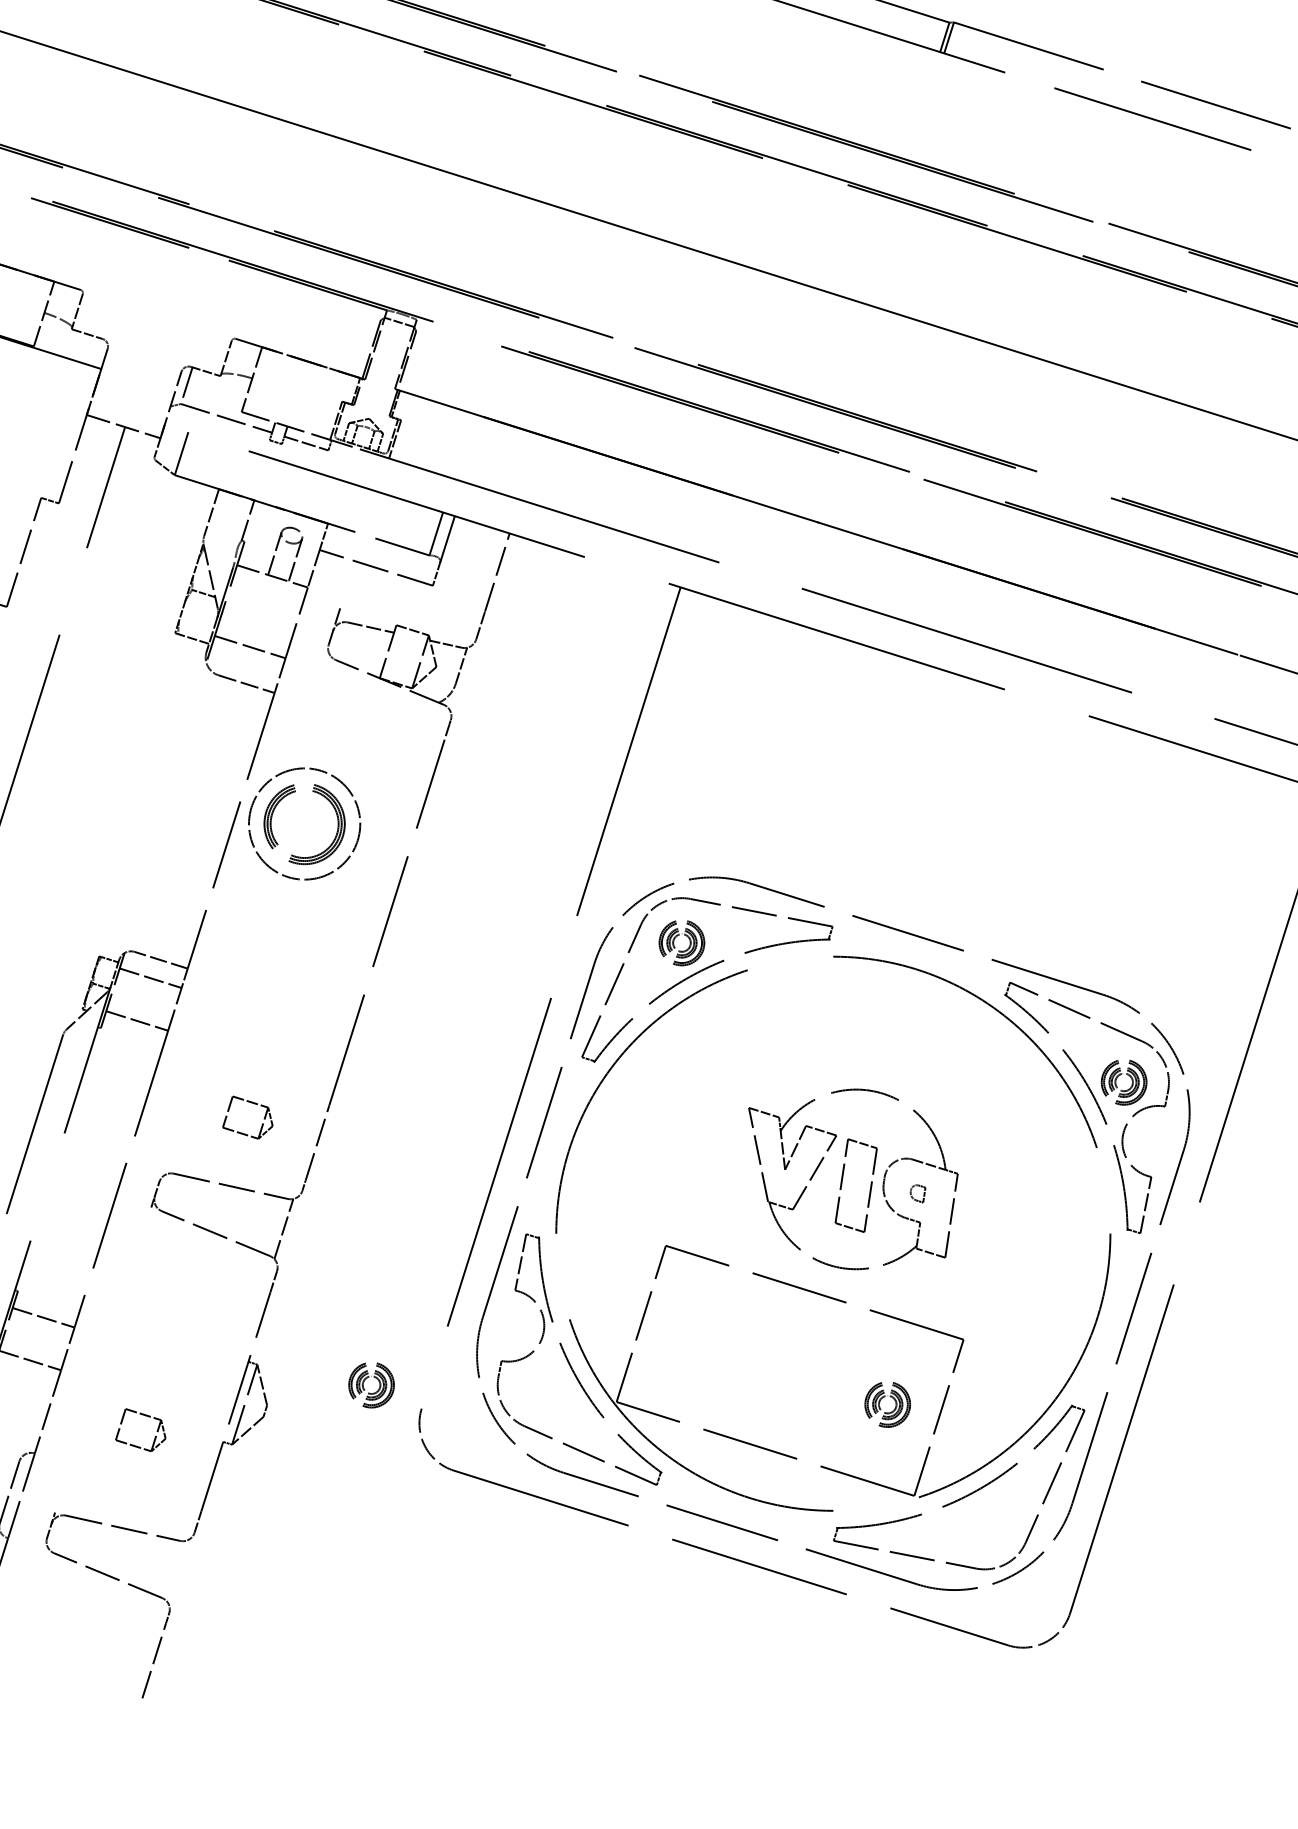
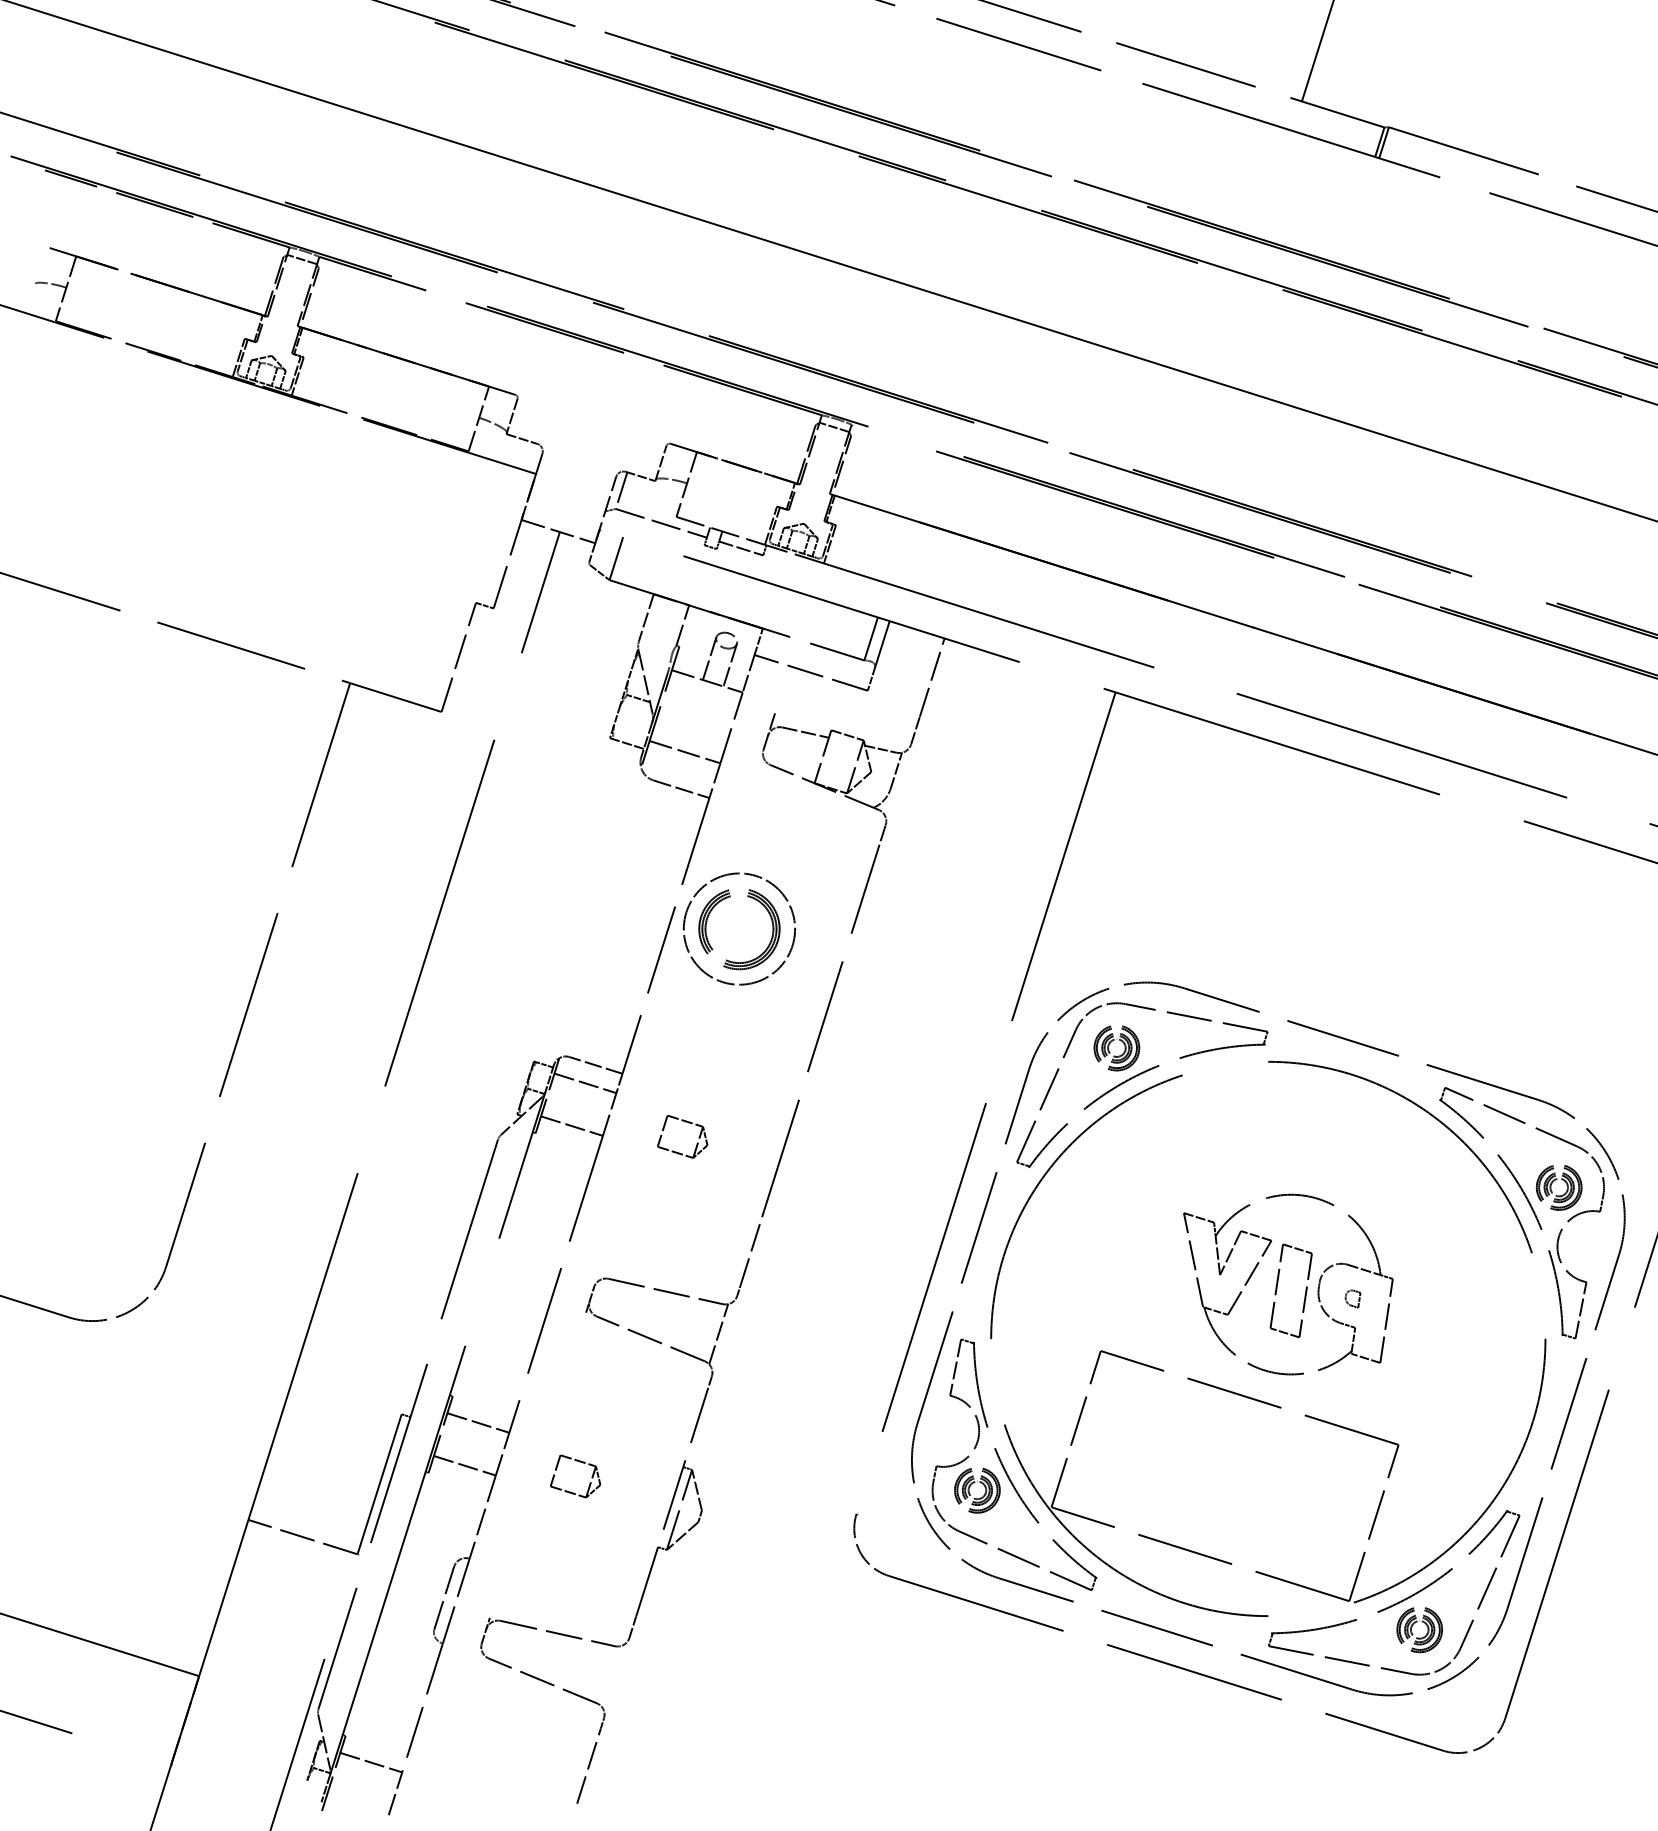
part: (250, 1103) -> (685, 1122), moved
part: (368, 1378) -> (974, 1483), moved
part: (887, 1412) -> (1419, 1637), moved
part: (144, 1416) -> (579, 1462), moved

